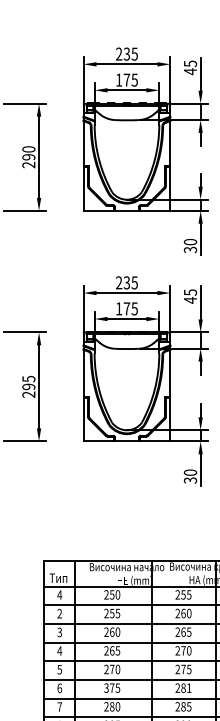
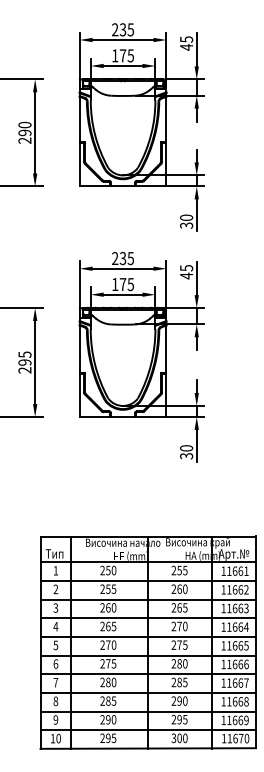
text: (59, 594) -> (55, 570), 4 -> 1
text: (189, 687) -> (185, 663), 281 -> 280
text: (106, 688) -> (102, 664), 375 -> 275

